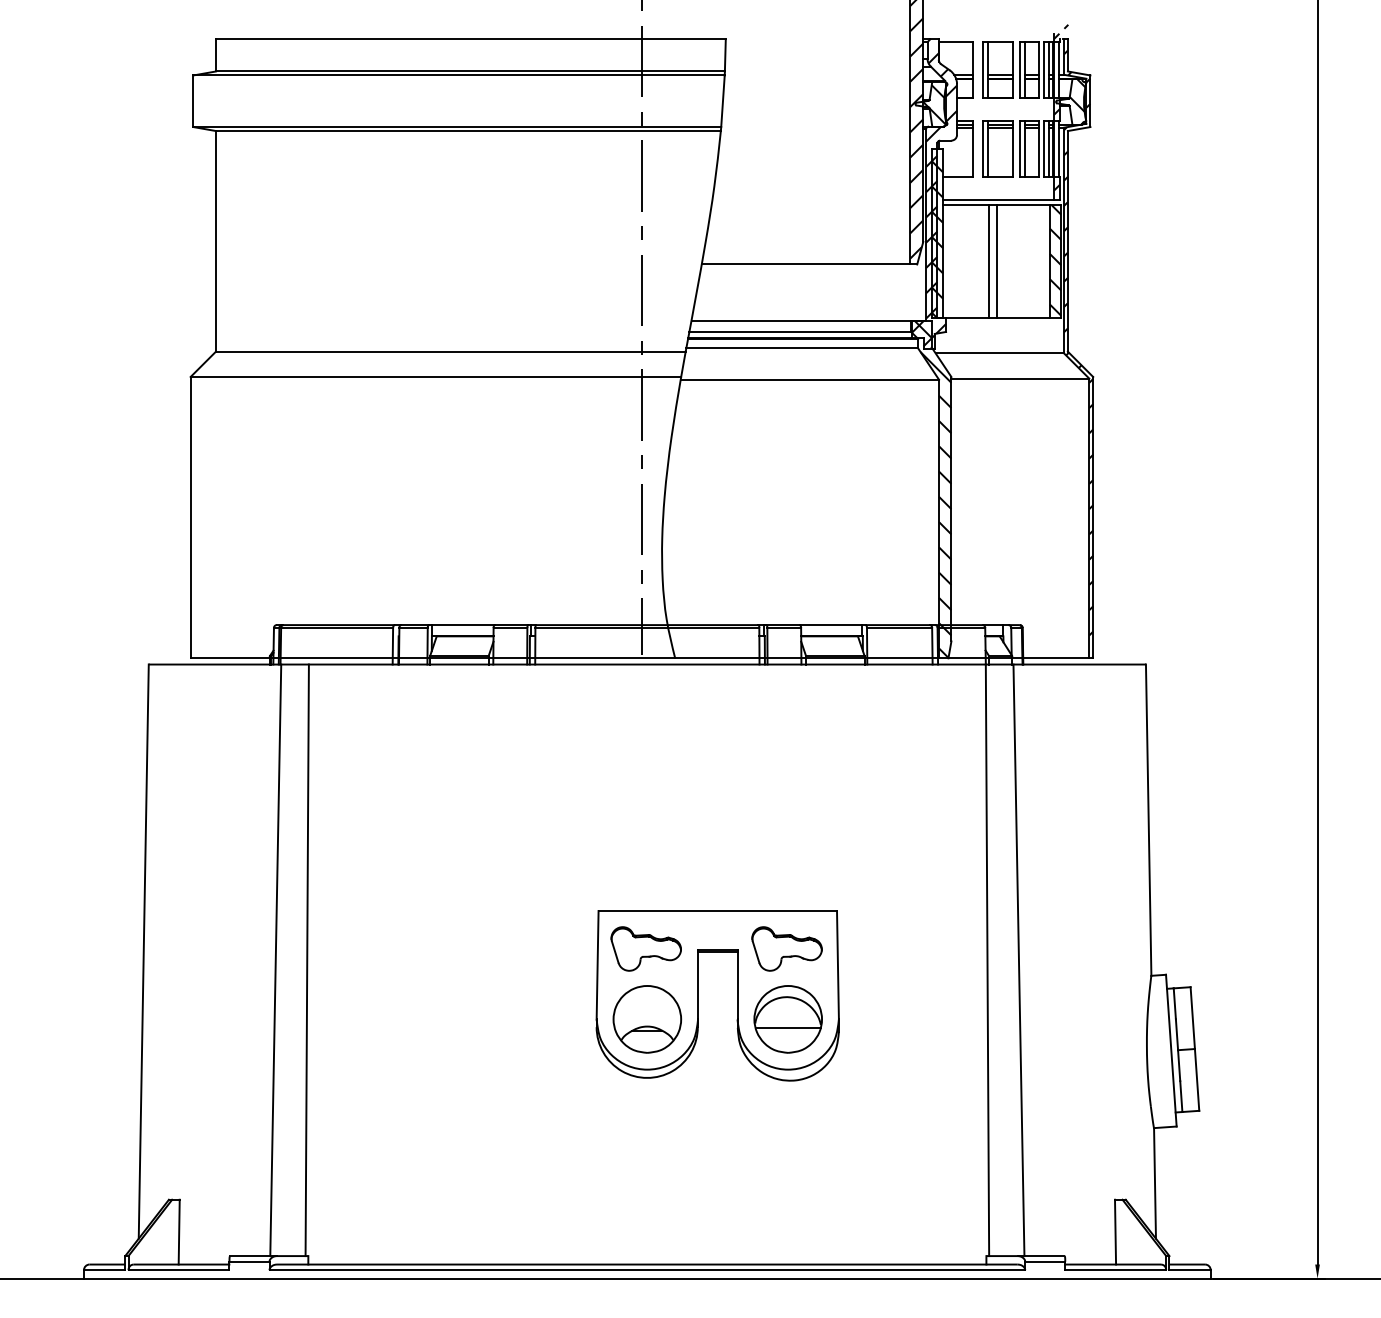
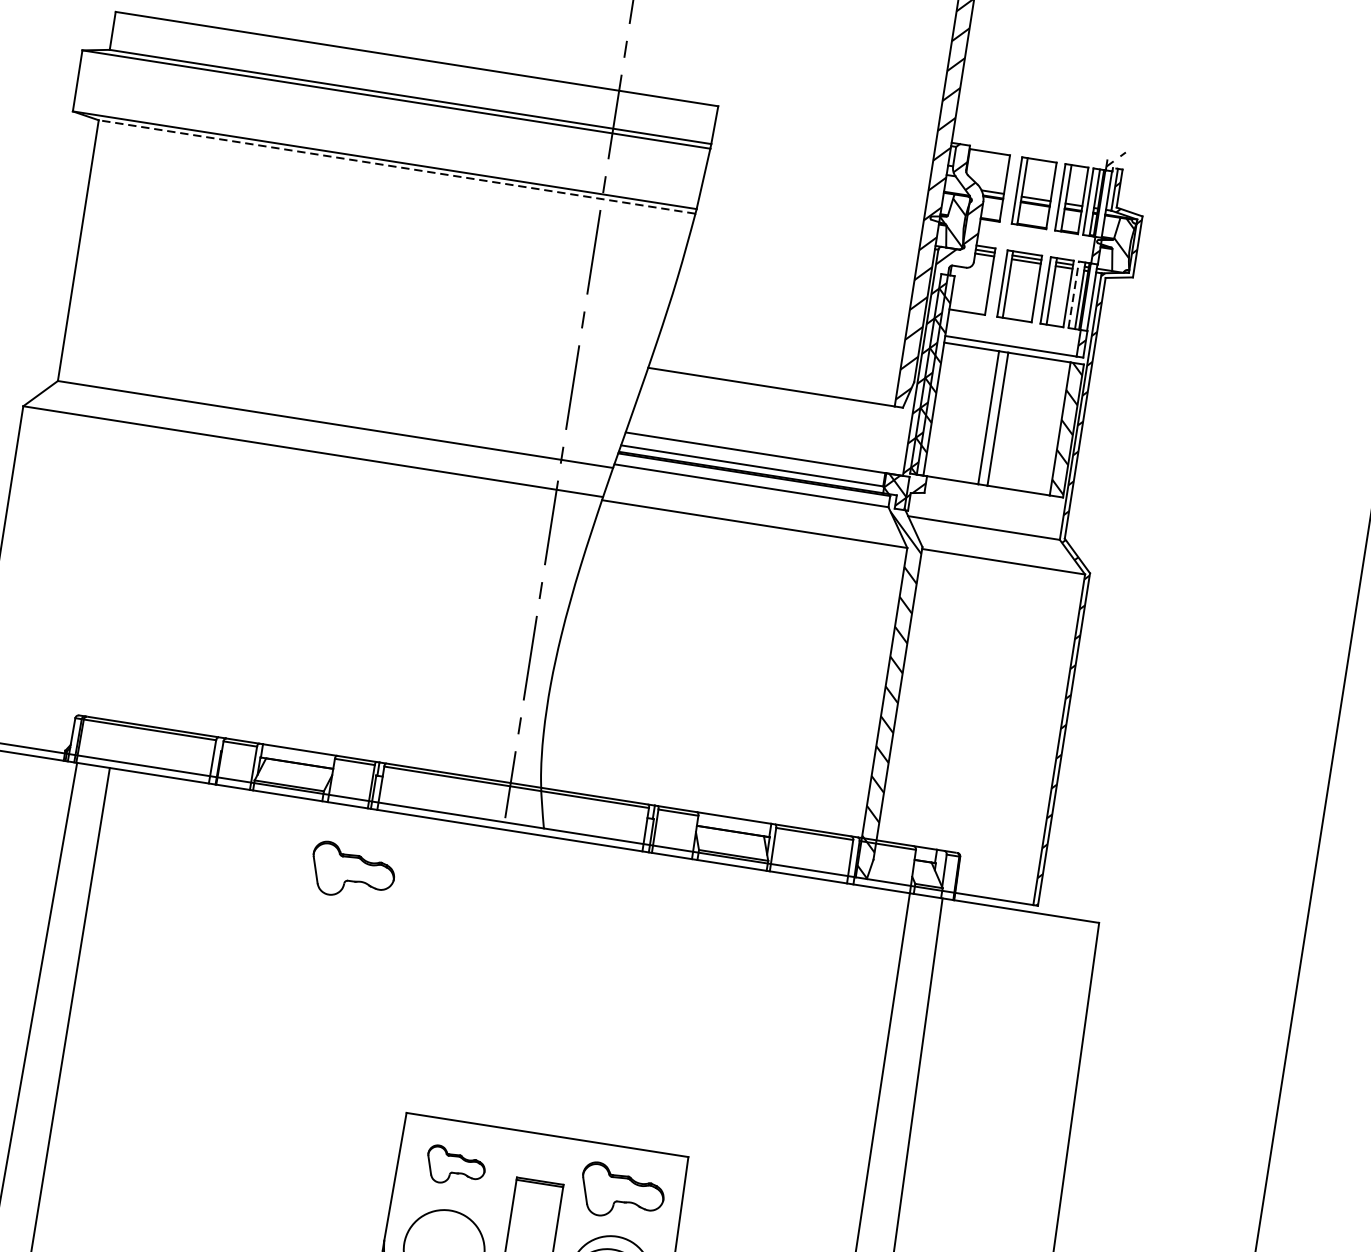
line: (467, 131) -> (395, 167), solid -> dashed
line: (1043, 148) -> (1073, 294), solid -> dashed
part: (522, 718) -> (352, 871), added
part: (645, 948) -> (455, 1165), size x0.7

